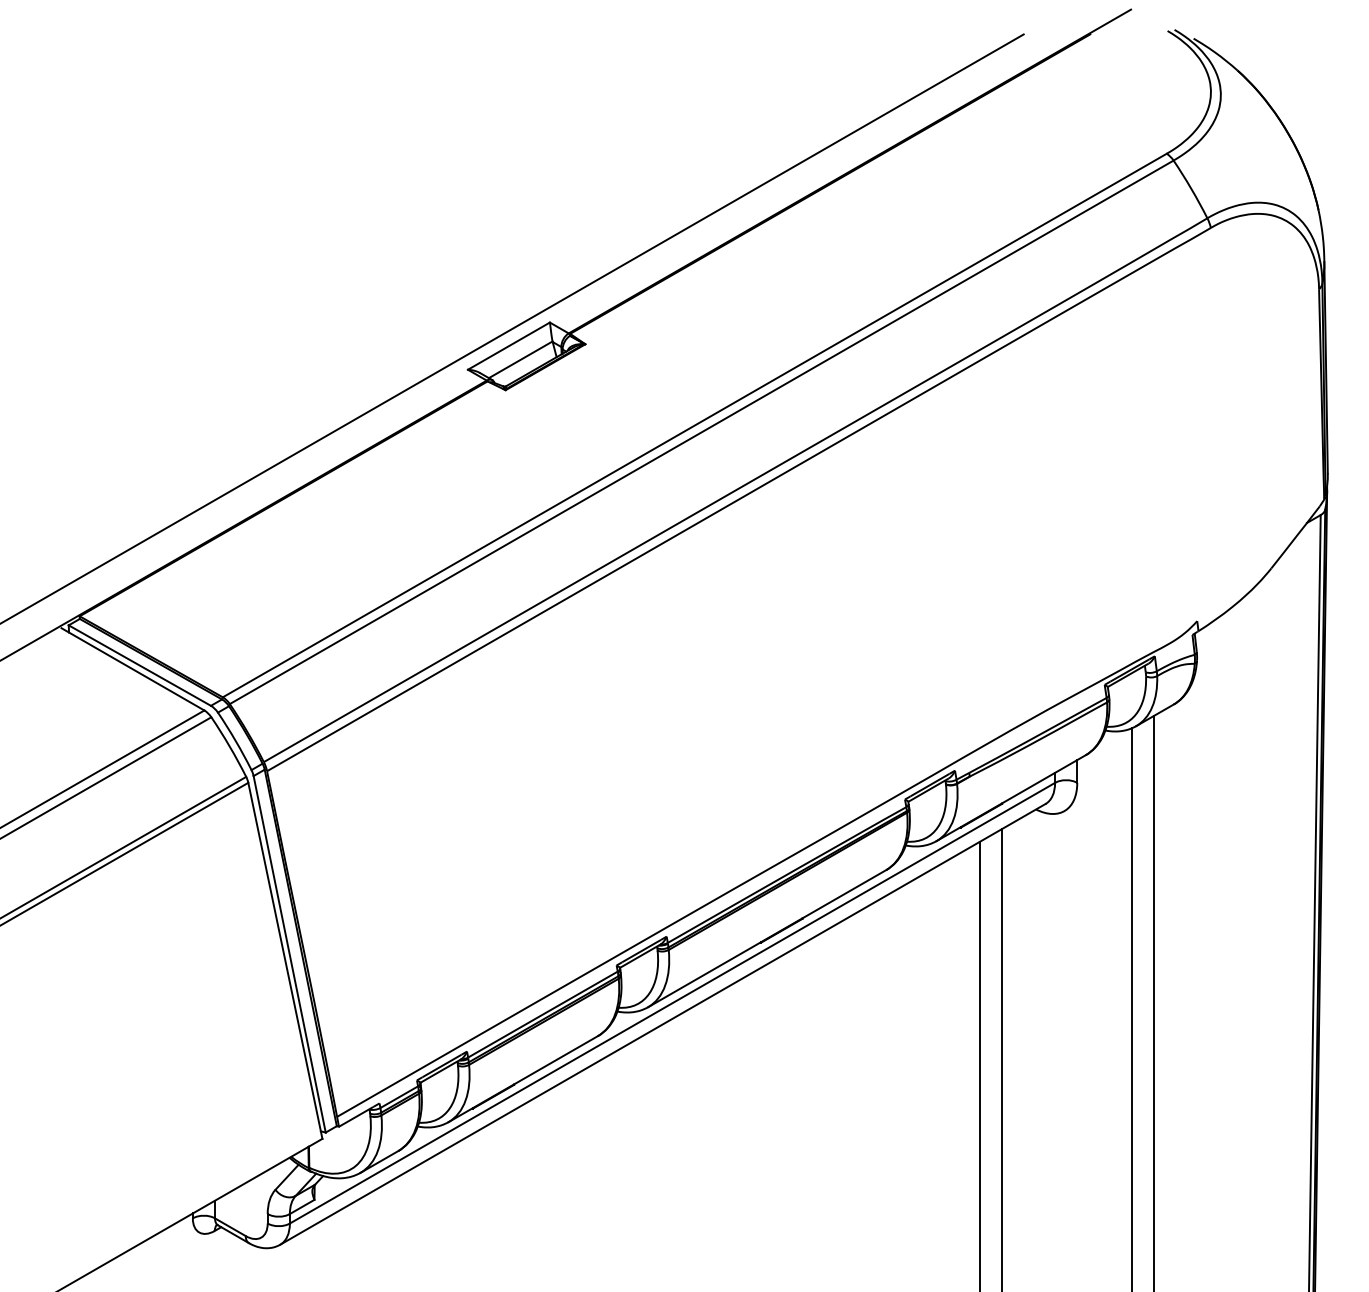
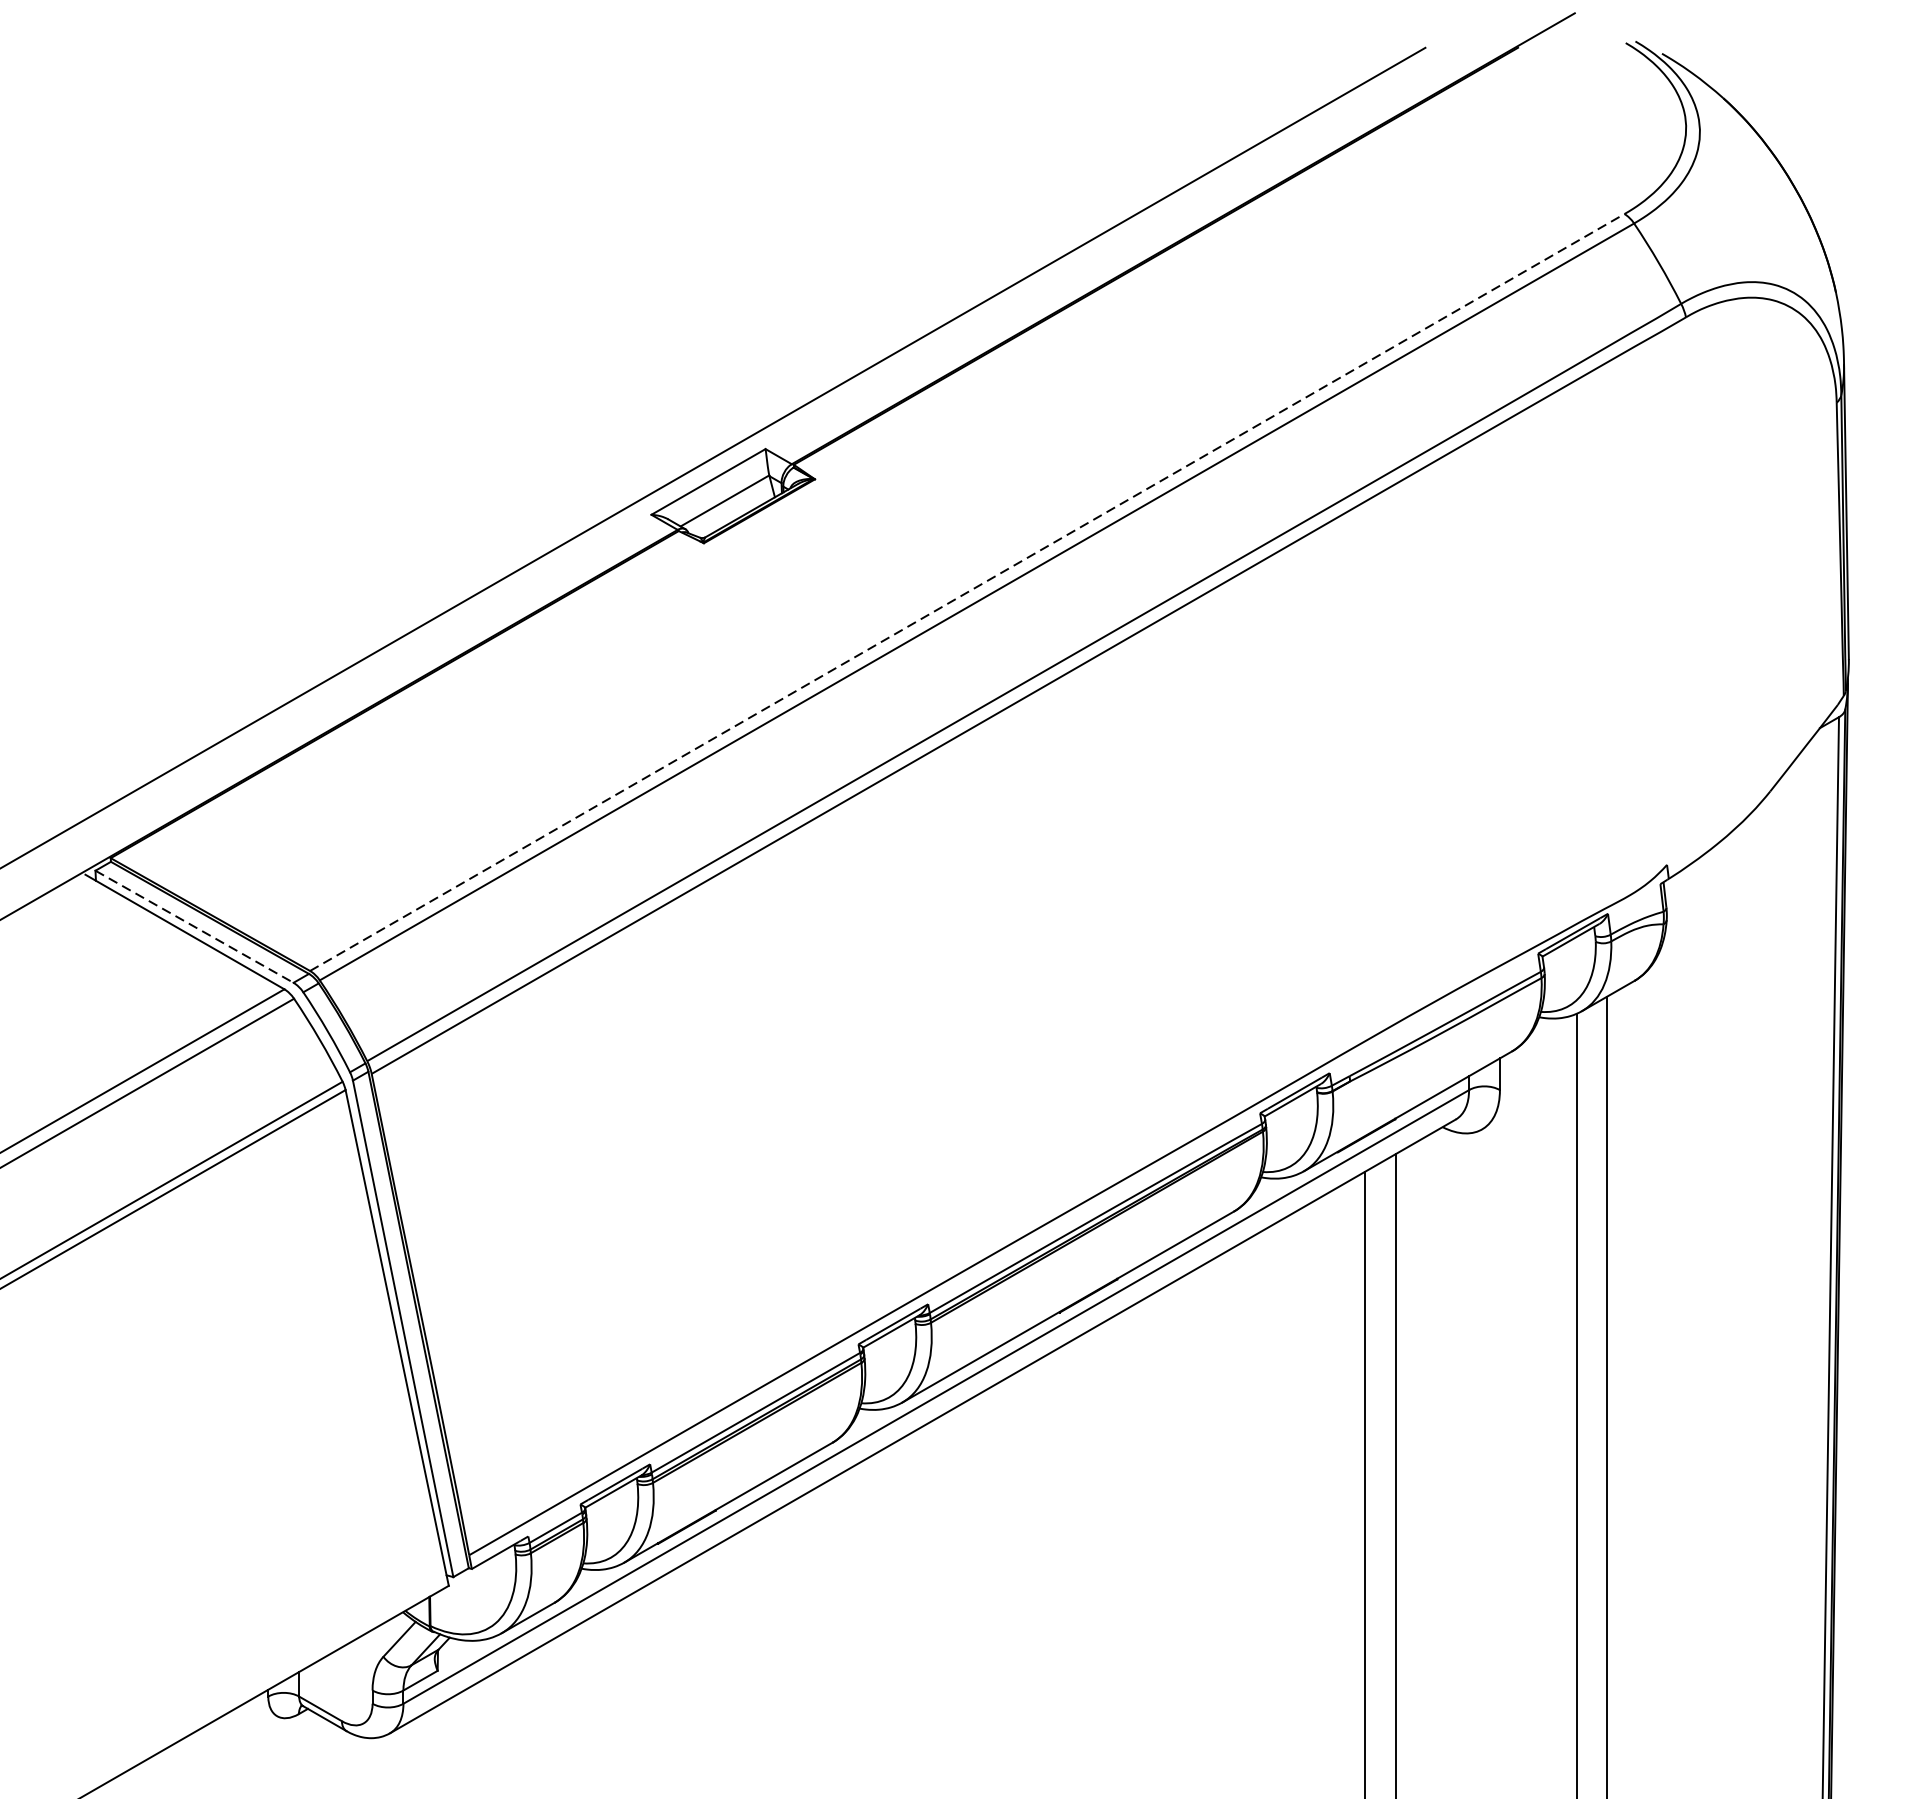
line: (694, 425) -> (966, 592), solid -> dashed
line: (139, 665) -> (194, 926), solid -> dashed

